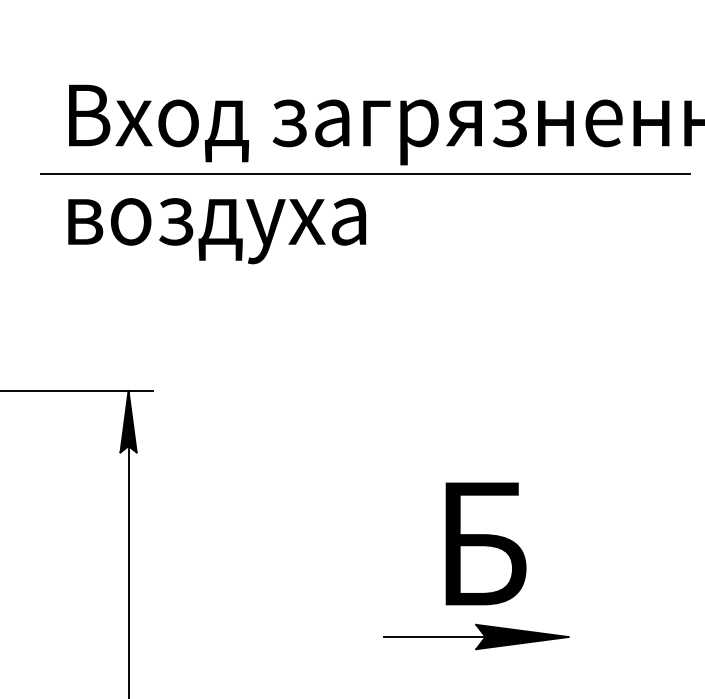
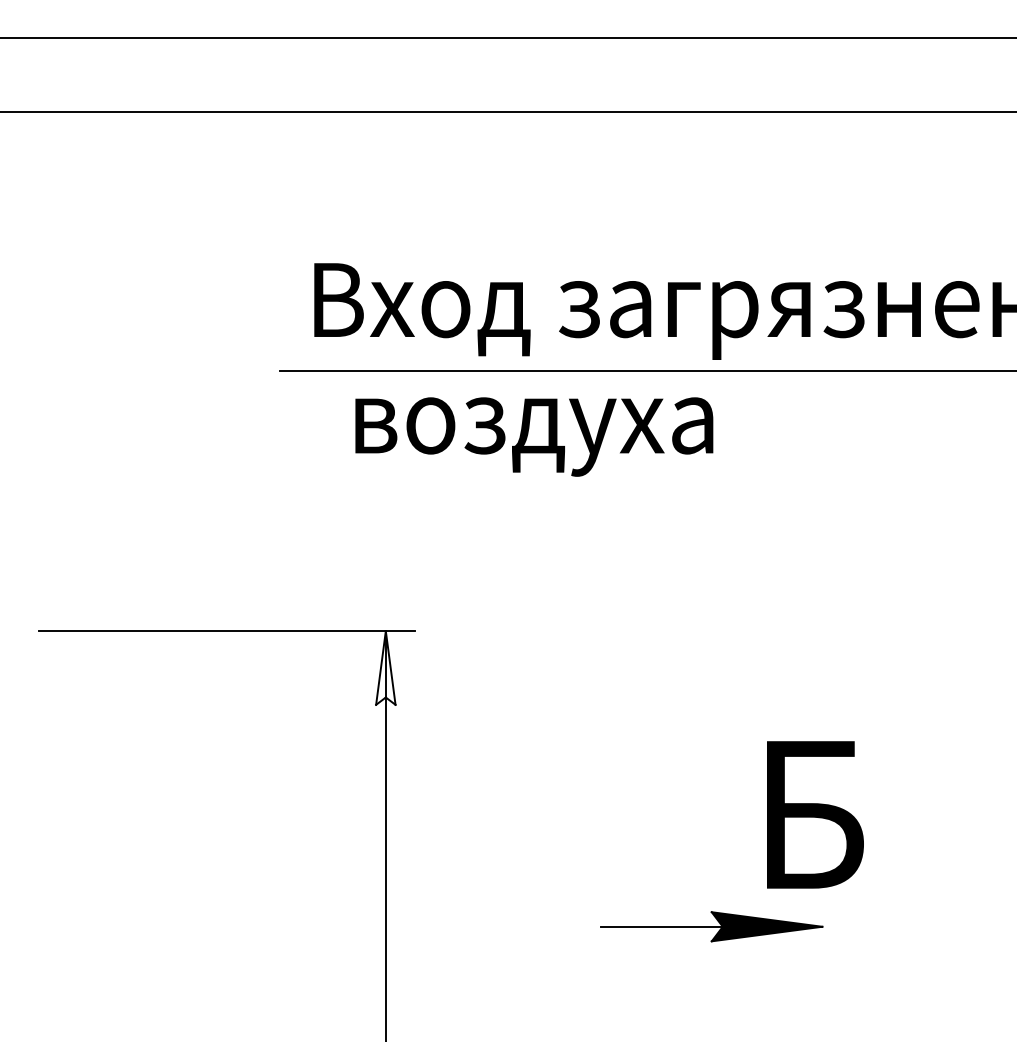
text: (217, 230) -> (534, 436), moved
fill: (128, 421) -> (385, 667), removed
part: (476, 636) -> (711, 926), moved

